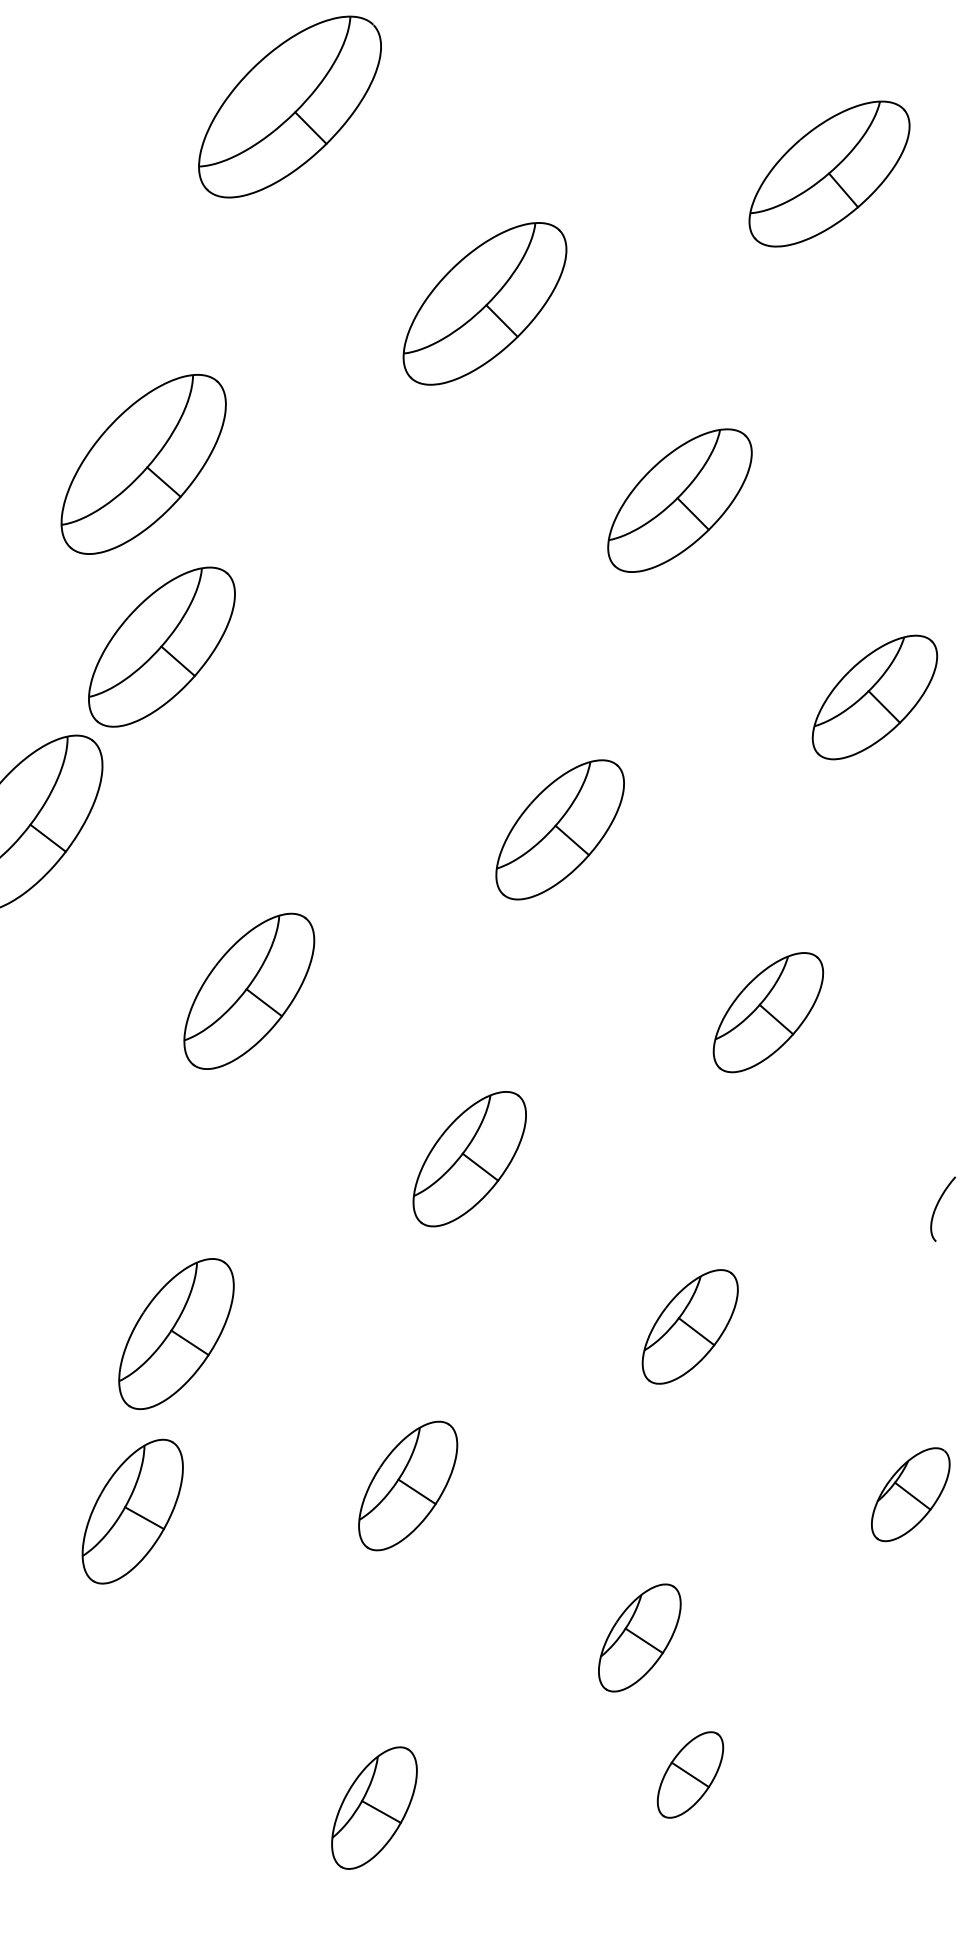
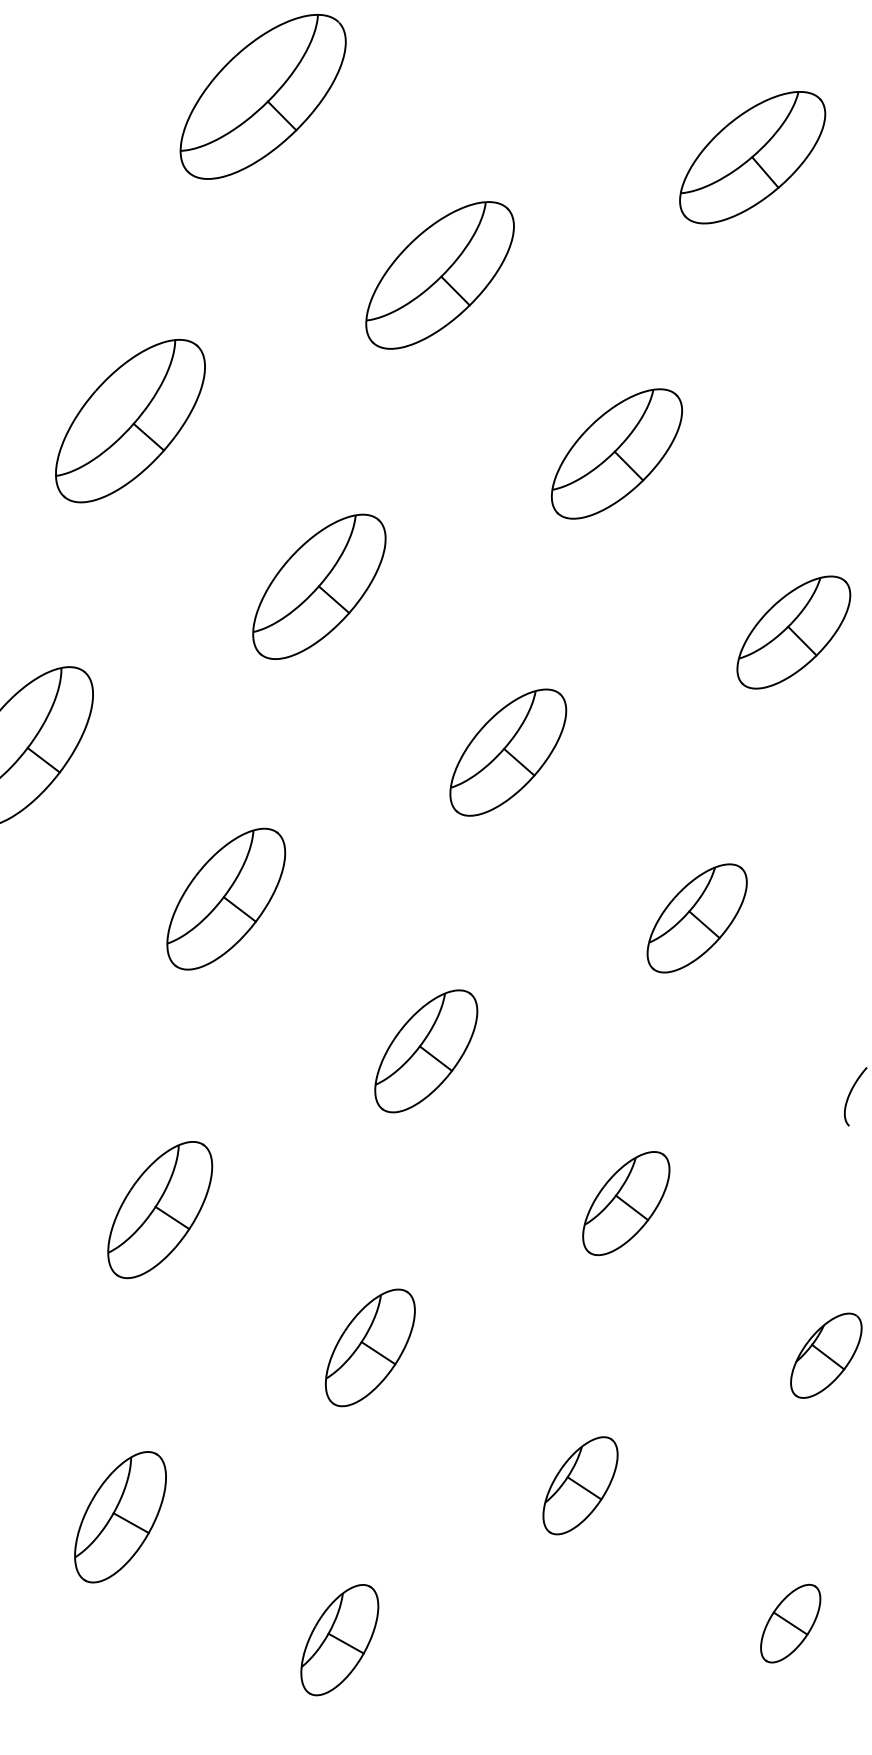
part: (161, 646) -> (318, 586), moved
part: (132, 1511) -> (120, 1517), moved
part: (690, 1774) -> (790, 1623), moved

